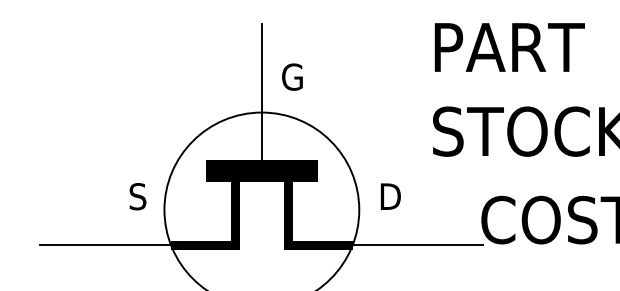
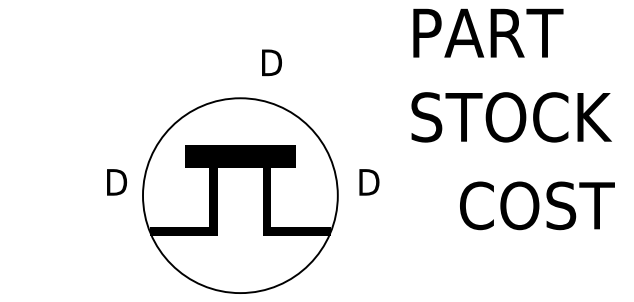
text: (291, 76) -> (270, 62), G -> D
line: (261, 96) -> (240, 82), removed
text: (138, 196) -> (117, 182), S -> D
line: (105, 245) -> (84, 231), removed
line: (417, 245) -> (396, 231), removed

